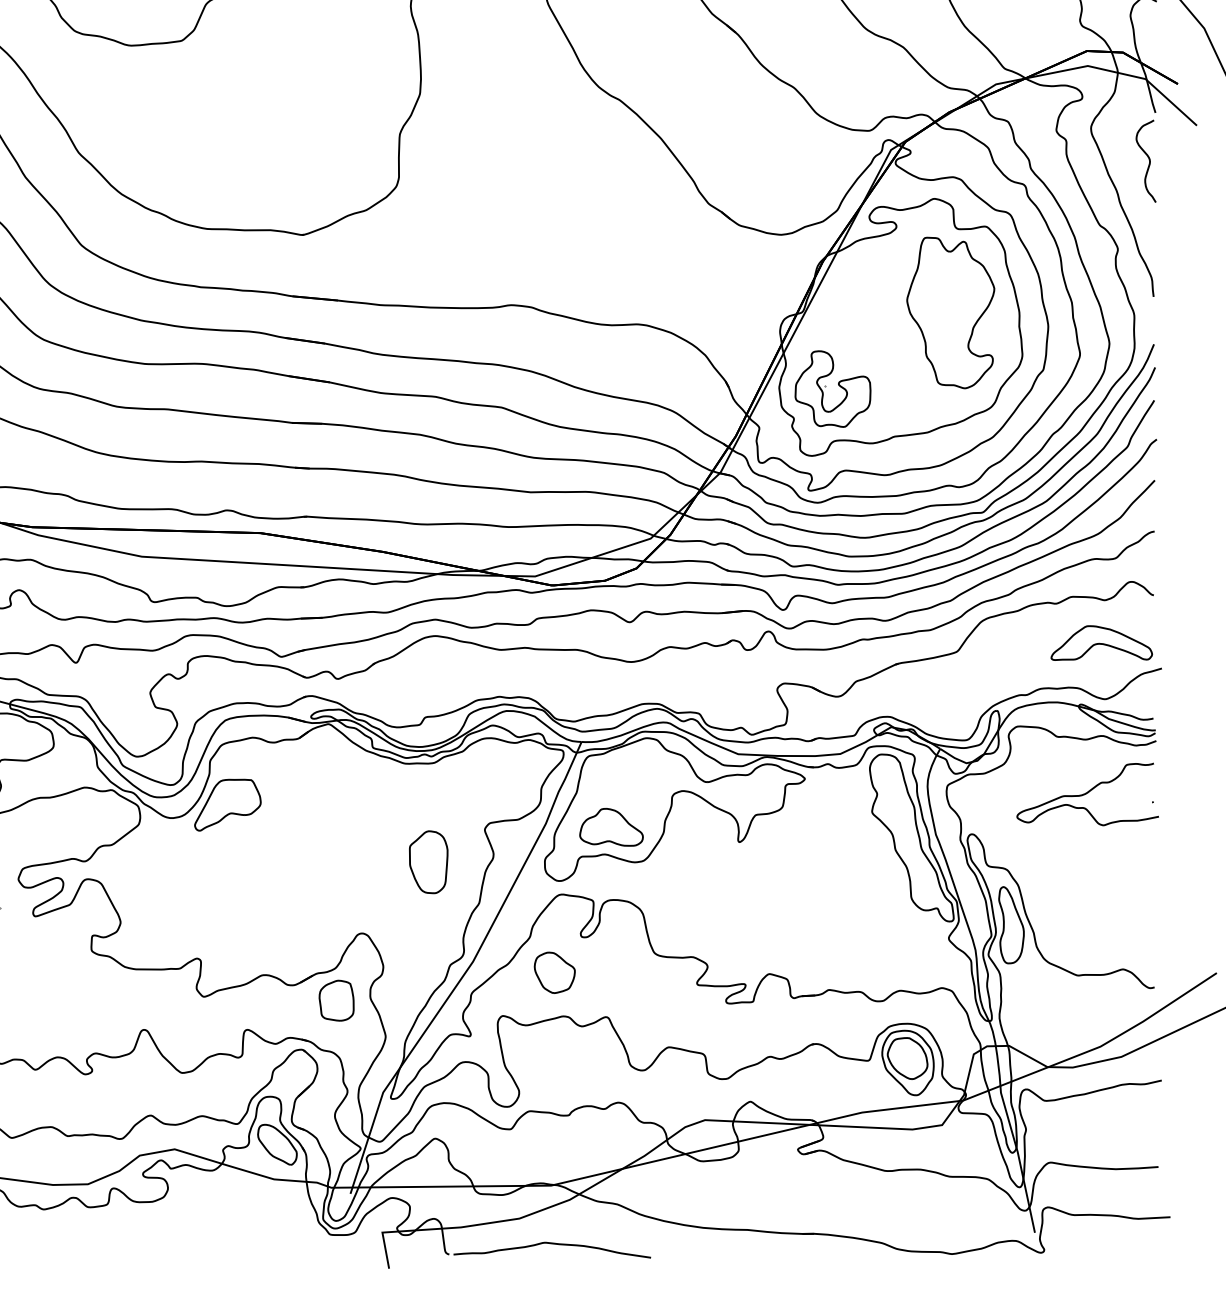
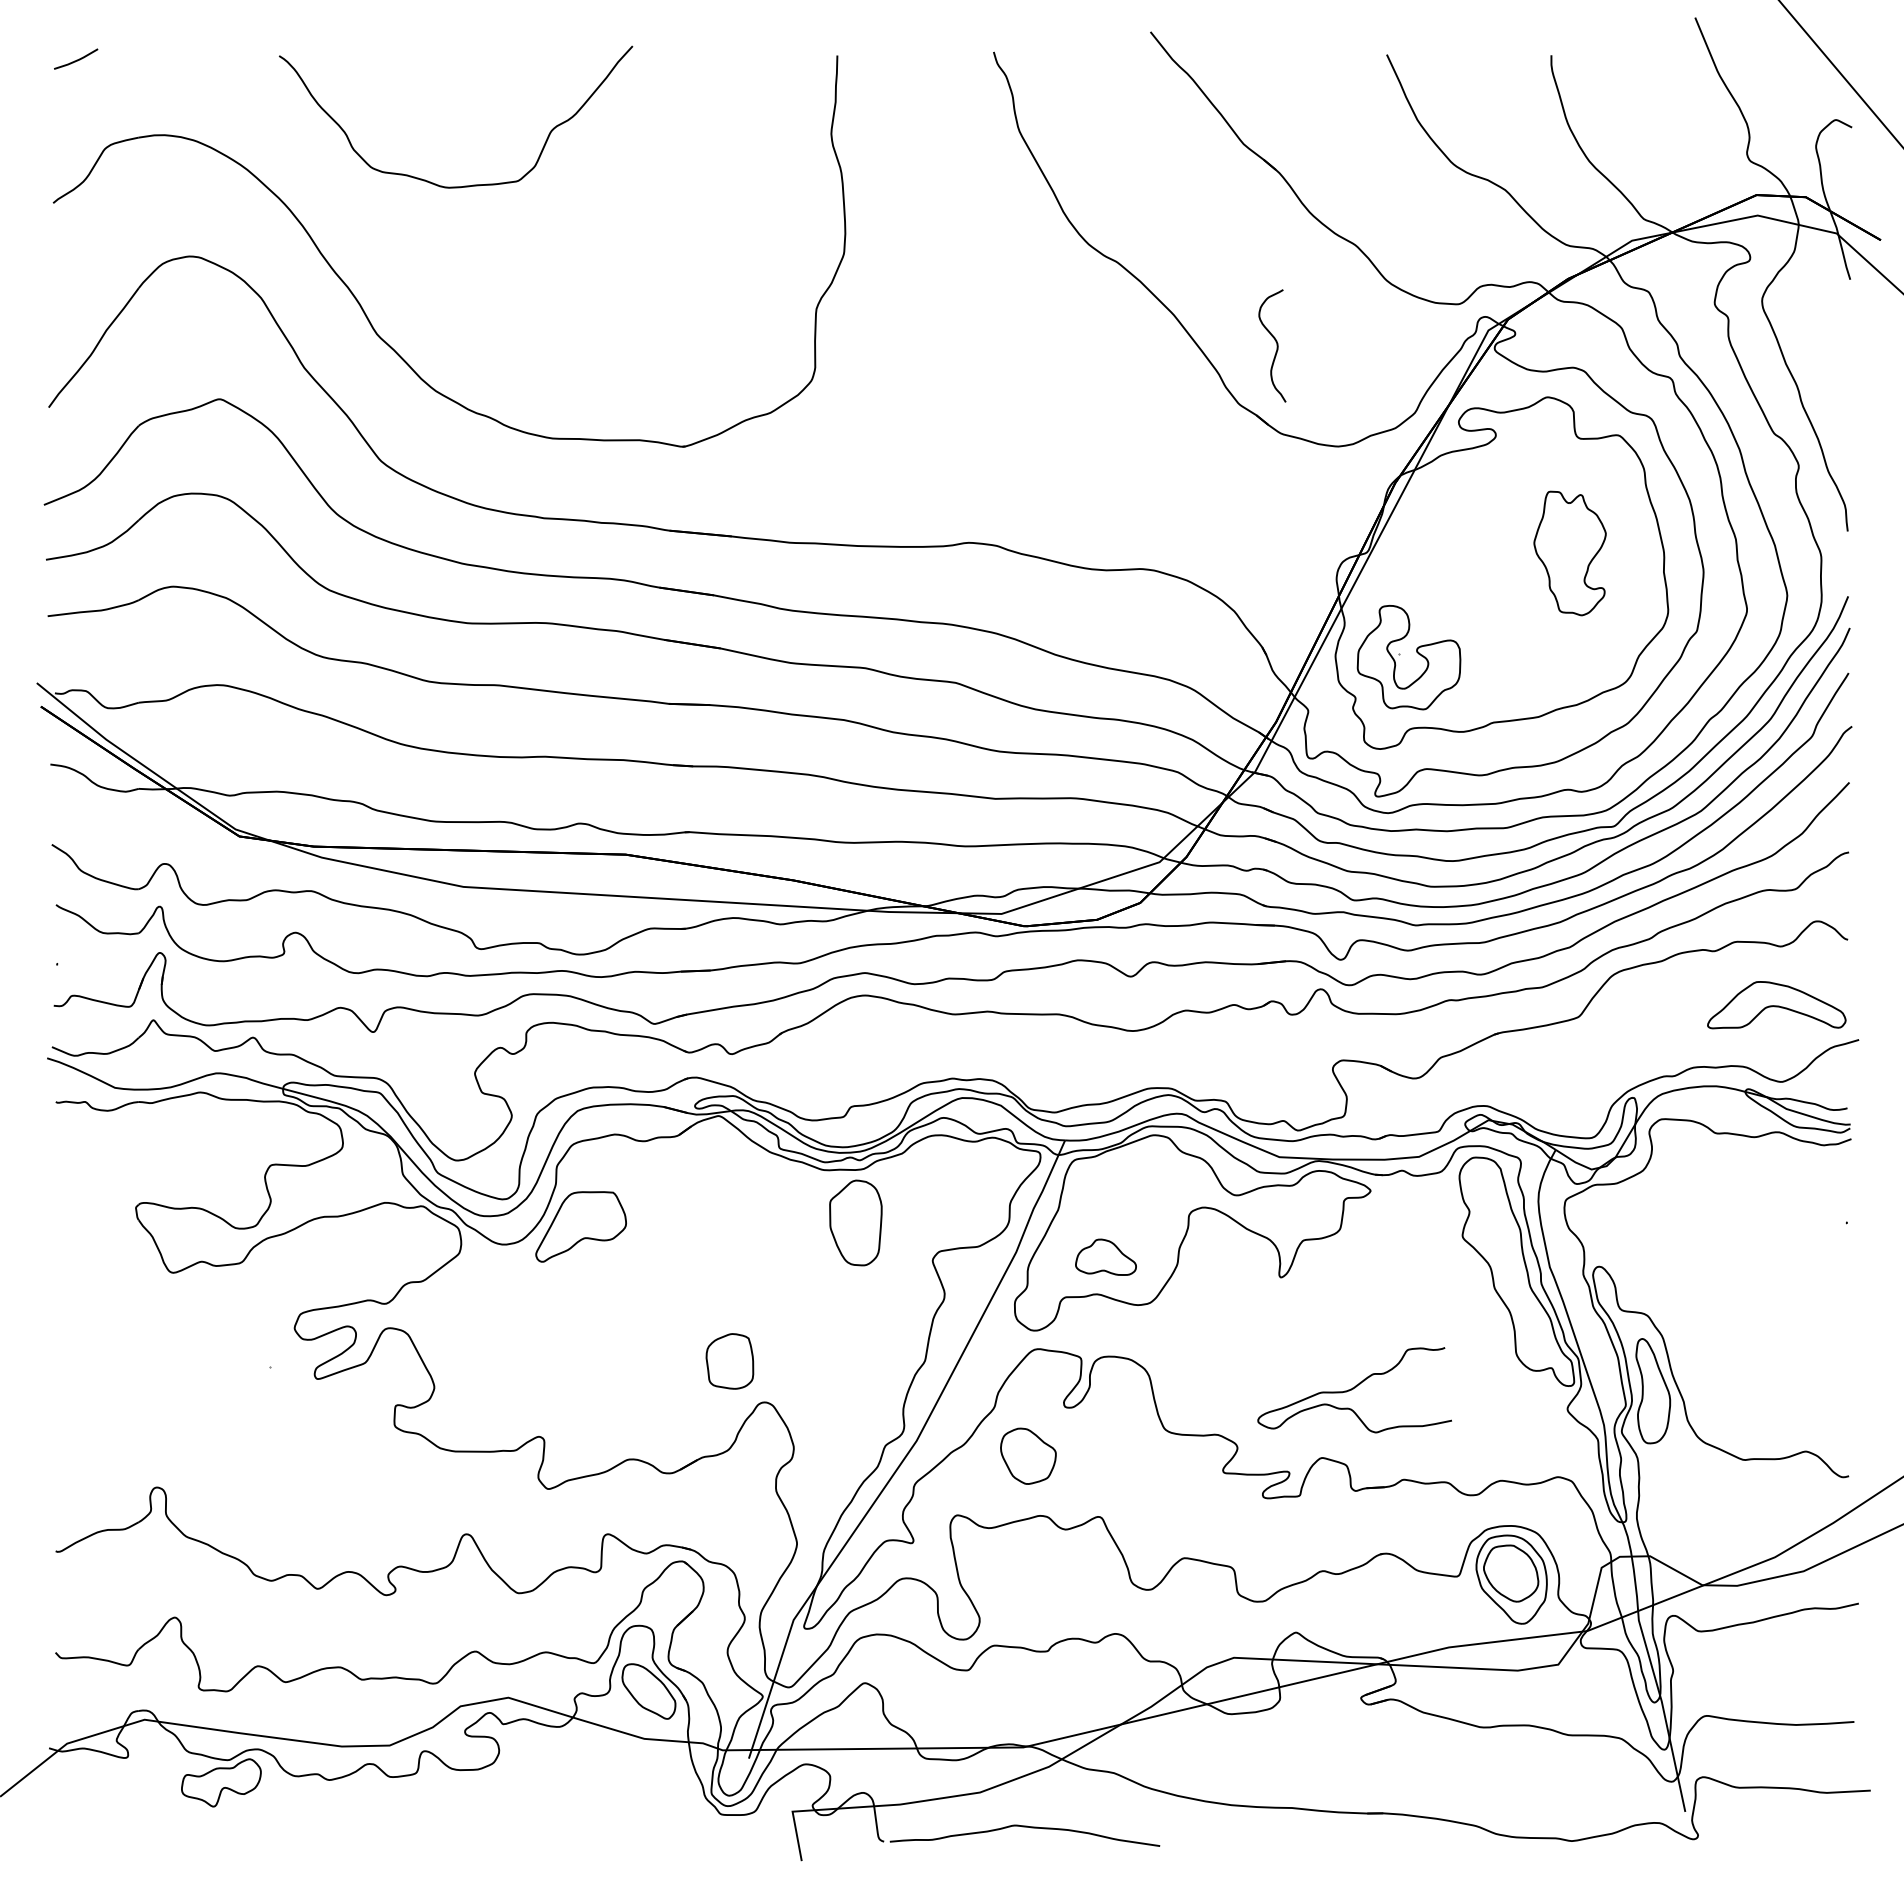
curve: (1149, 160) -> (1276, 345), moved
part: (950, 313) -> (1569, 553), size x0.6
curve: (1086, 793) -> (1353, 1389), moved
part: (611, 827) -> (1105, 1257), size x0.7
part: (428, 861) -> (855, 1222), moved
part: (336, 1000) -> (729, 1361), moved

